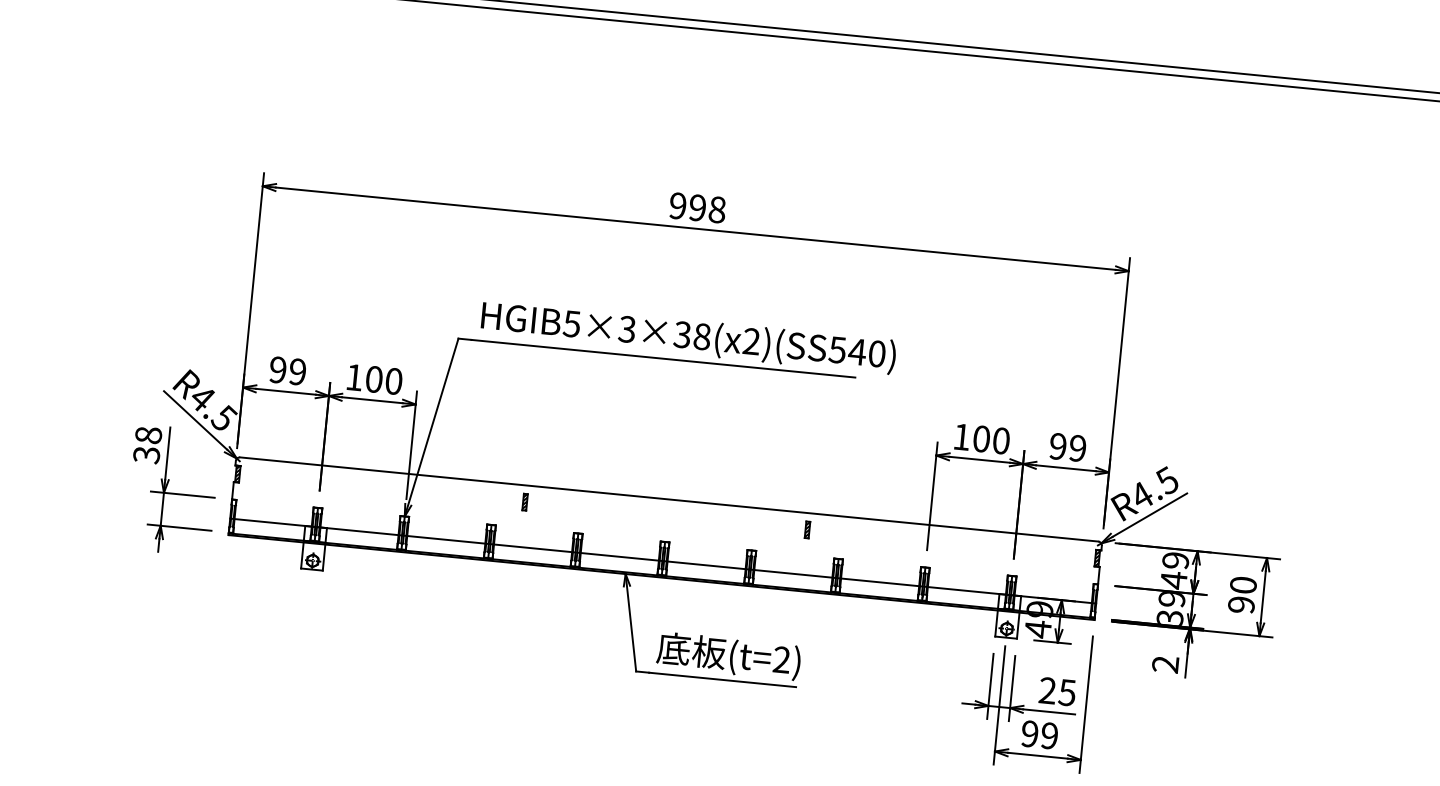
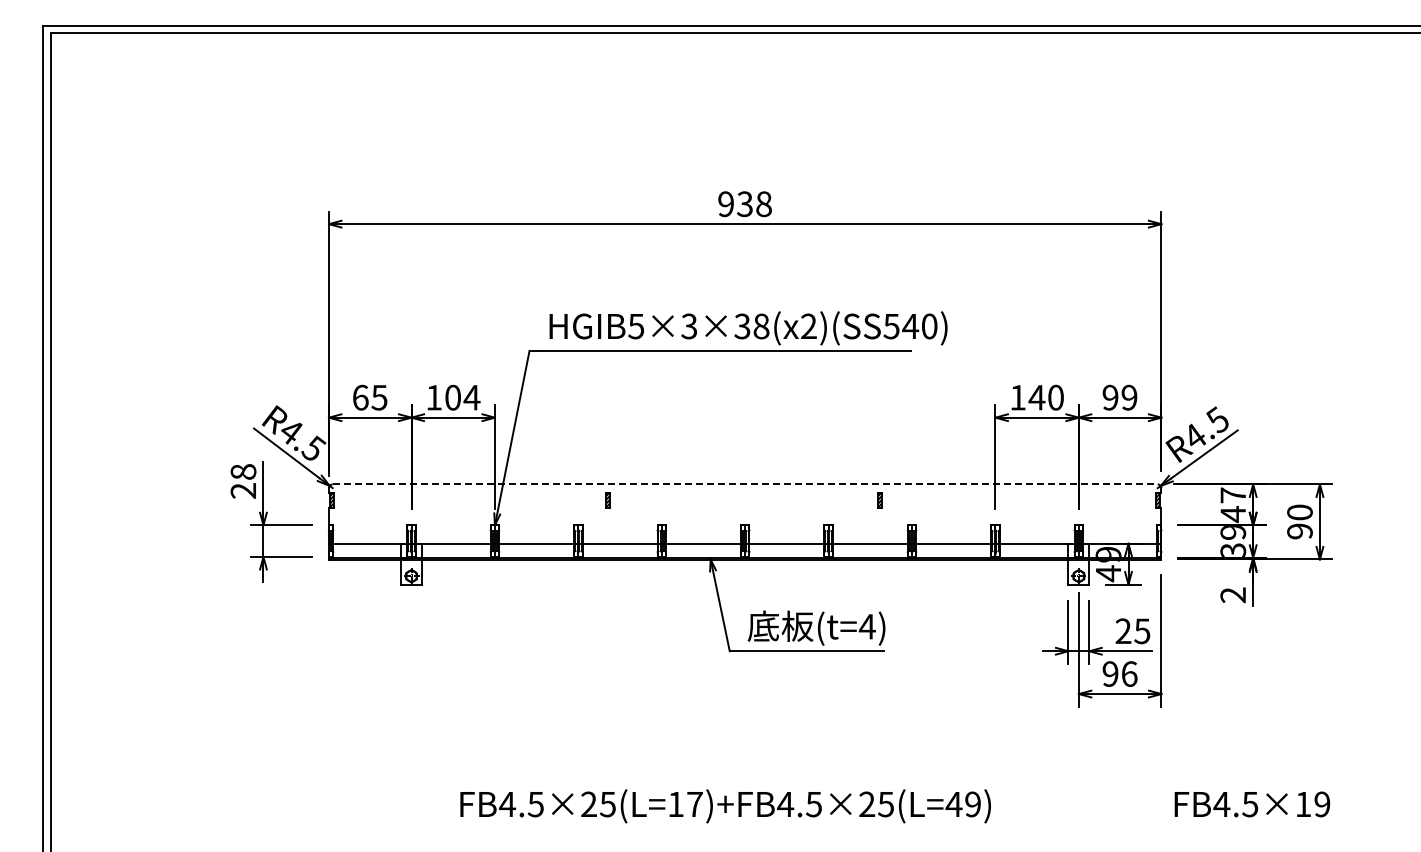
text: (697, 208) -> (744, 204), 998 -> 938
text: (287, 370) -> (369, 397), 99 -> 65
text: (393, 381) -> (471, 397), 100 -> 104
text: (981, 438) -> (1036, 397), 100 -> 140
text: (146, 454) -> (243, 490), 38 -> 28
line: (669, 499) -> (745, 484), solid -> dashed
text: (1176, 560) -> (1233, 495), 49 -> 47
text: (780, 659) -> (866, 626), (t=2) -> (t=4)
text: (1049, 735) -> (1129, 673), 99 -> 96

